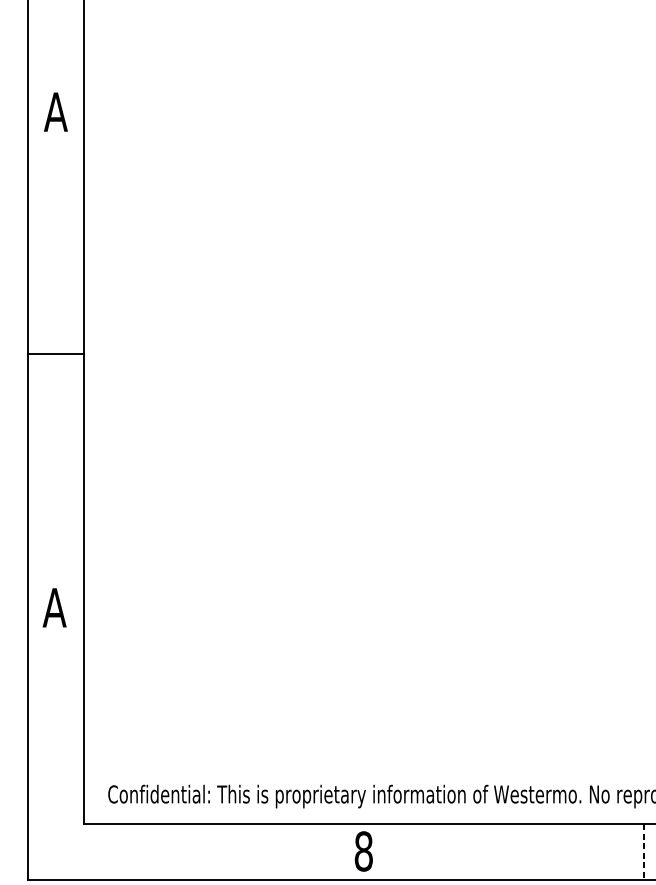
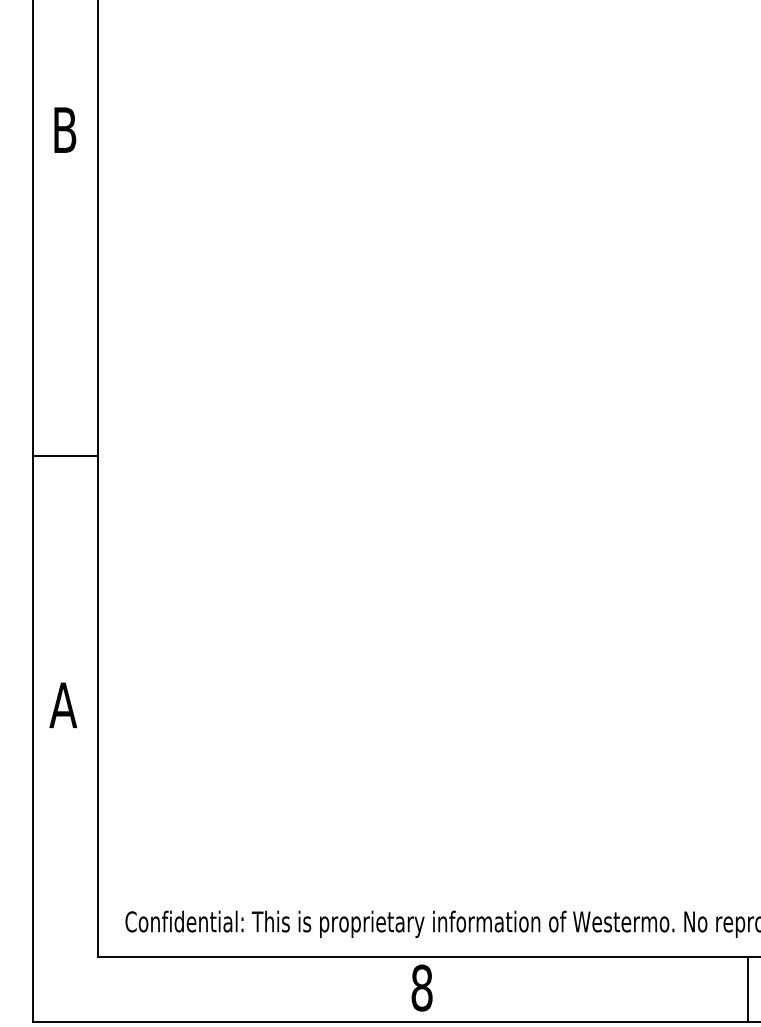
text: (55, 111) -> (64, 129), A -> B
line: (55, 354) -> (64, 456), moved
line: (644, 852) -> (747, 989), dashed -> solid

